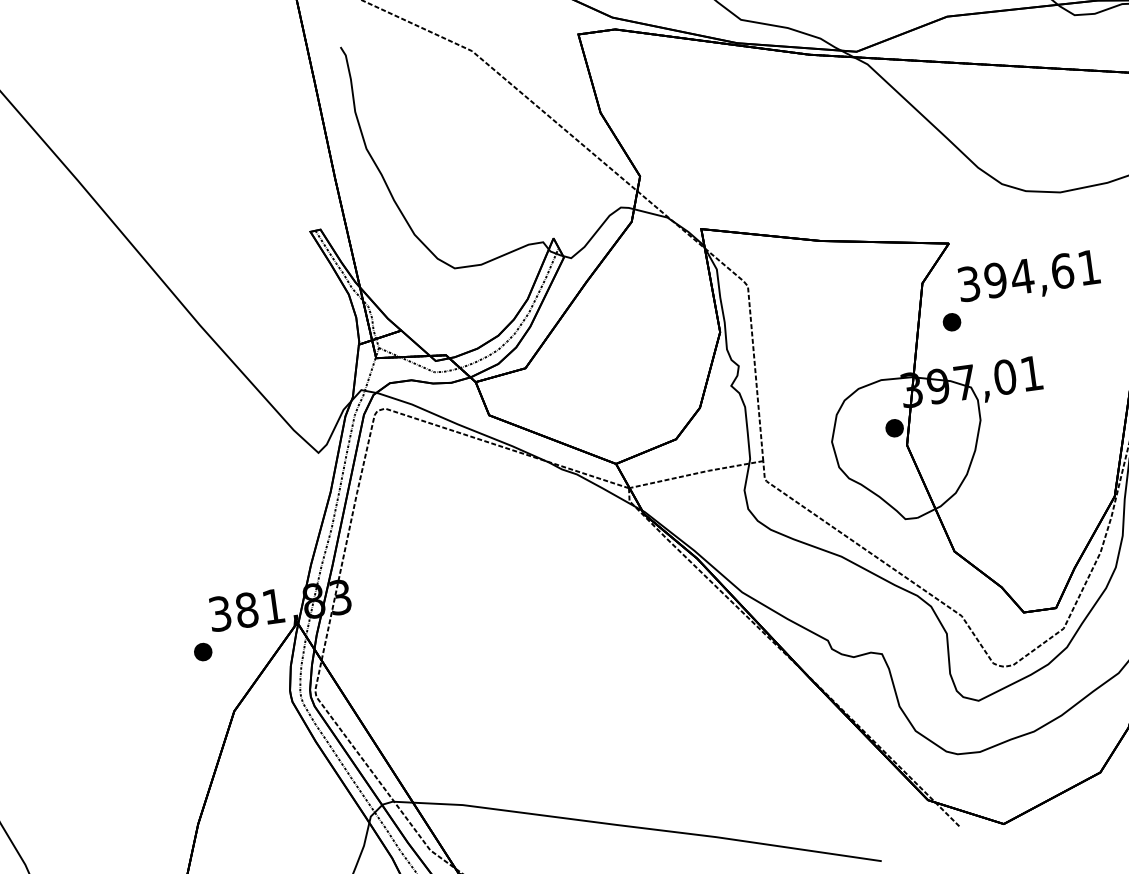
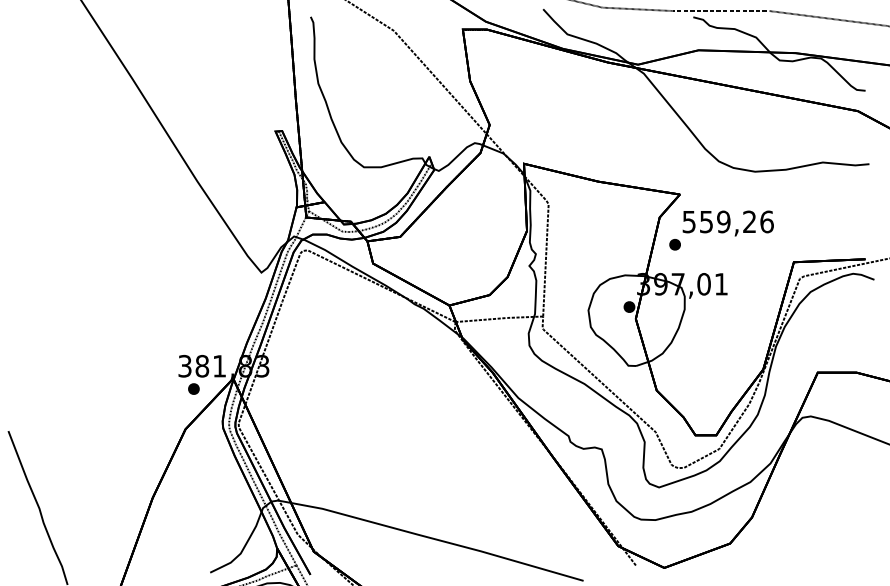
text: (1029, 274) -> (728, 221), 394,61 -> 559,26
part: (202, 651) -> (193, 388), moved

